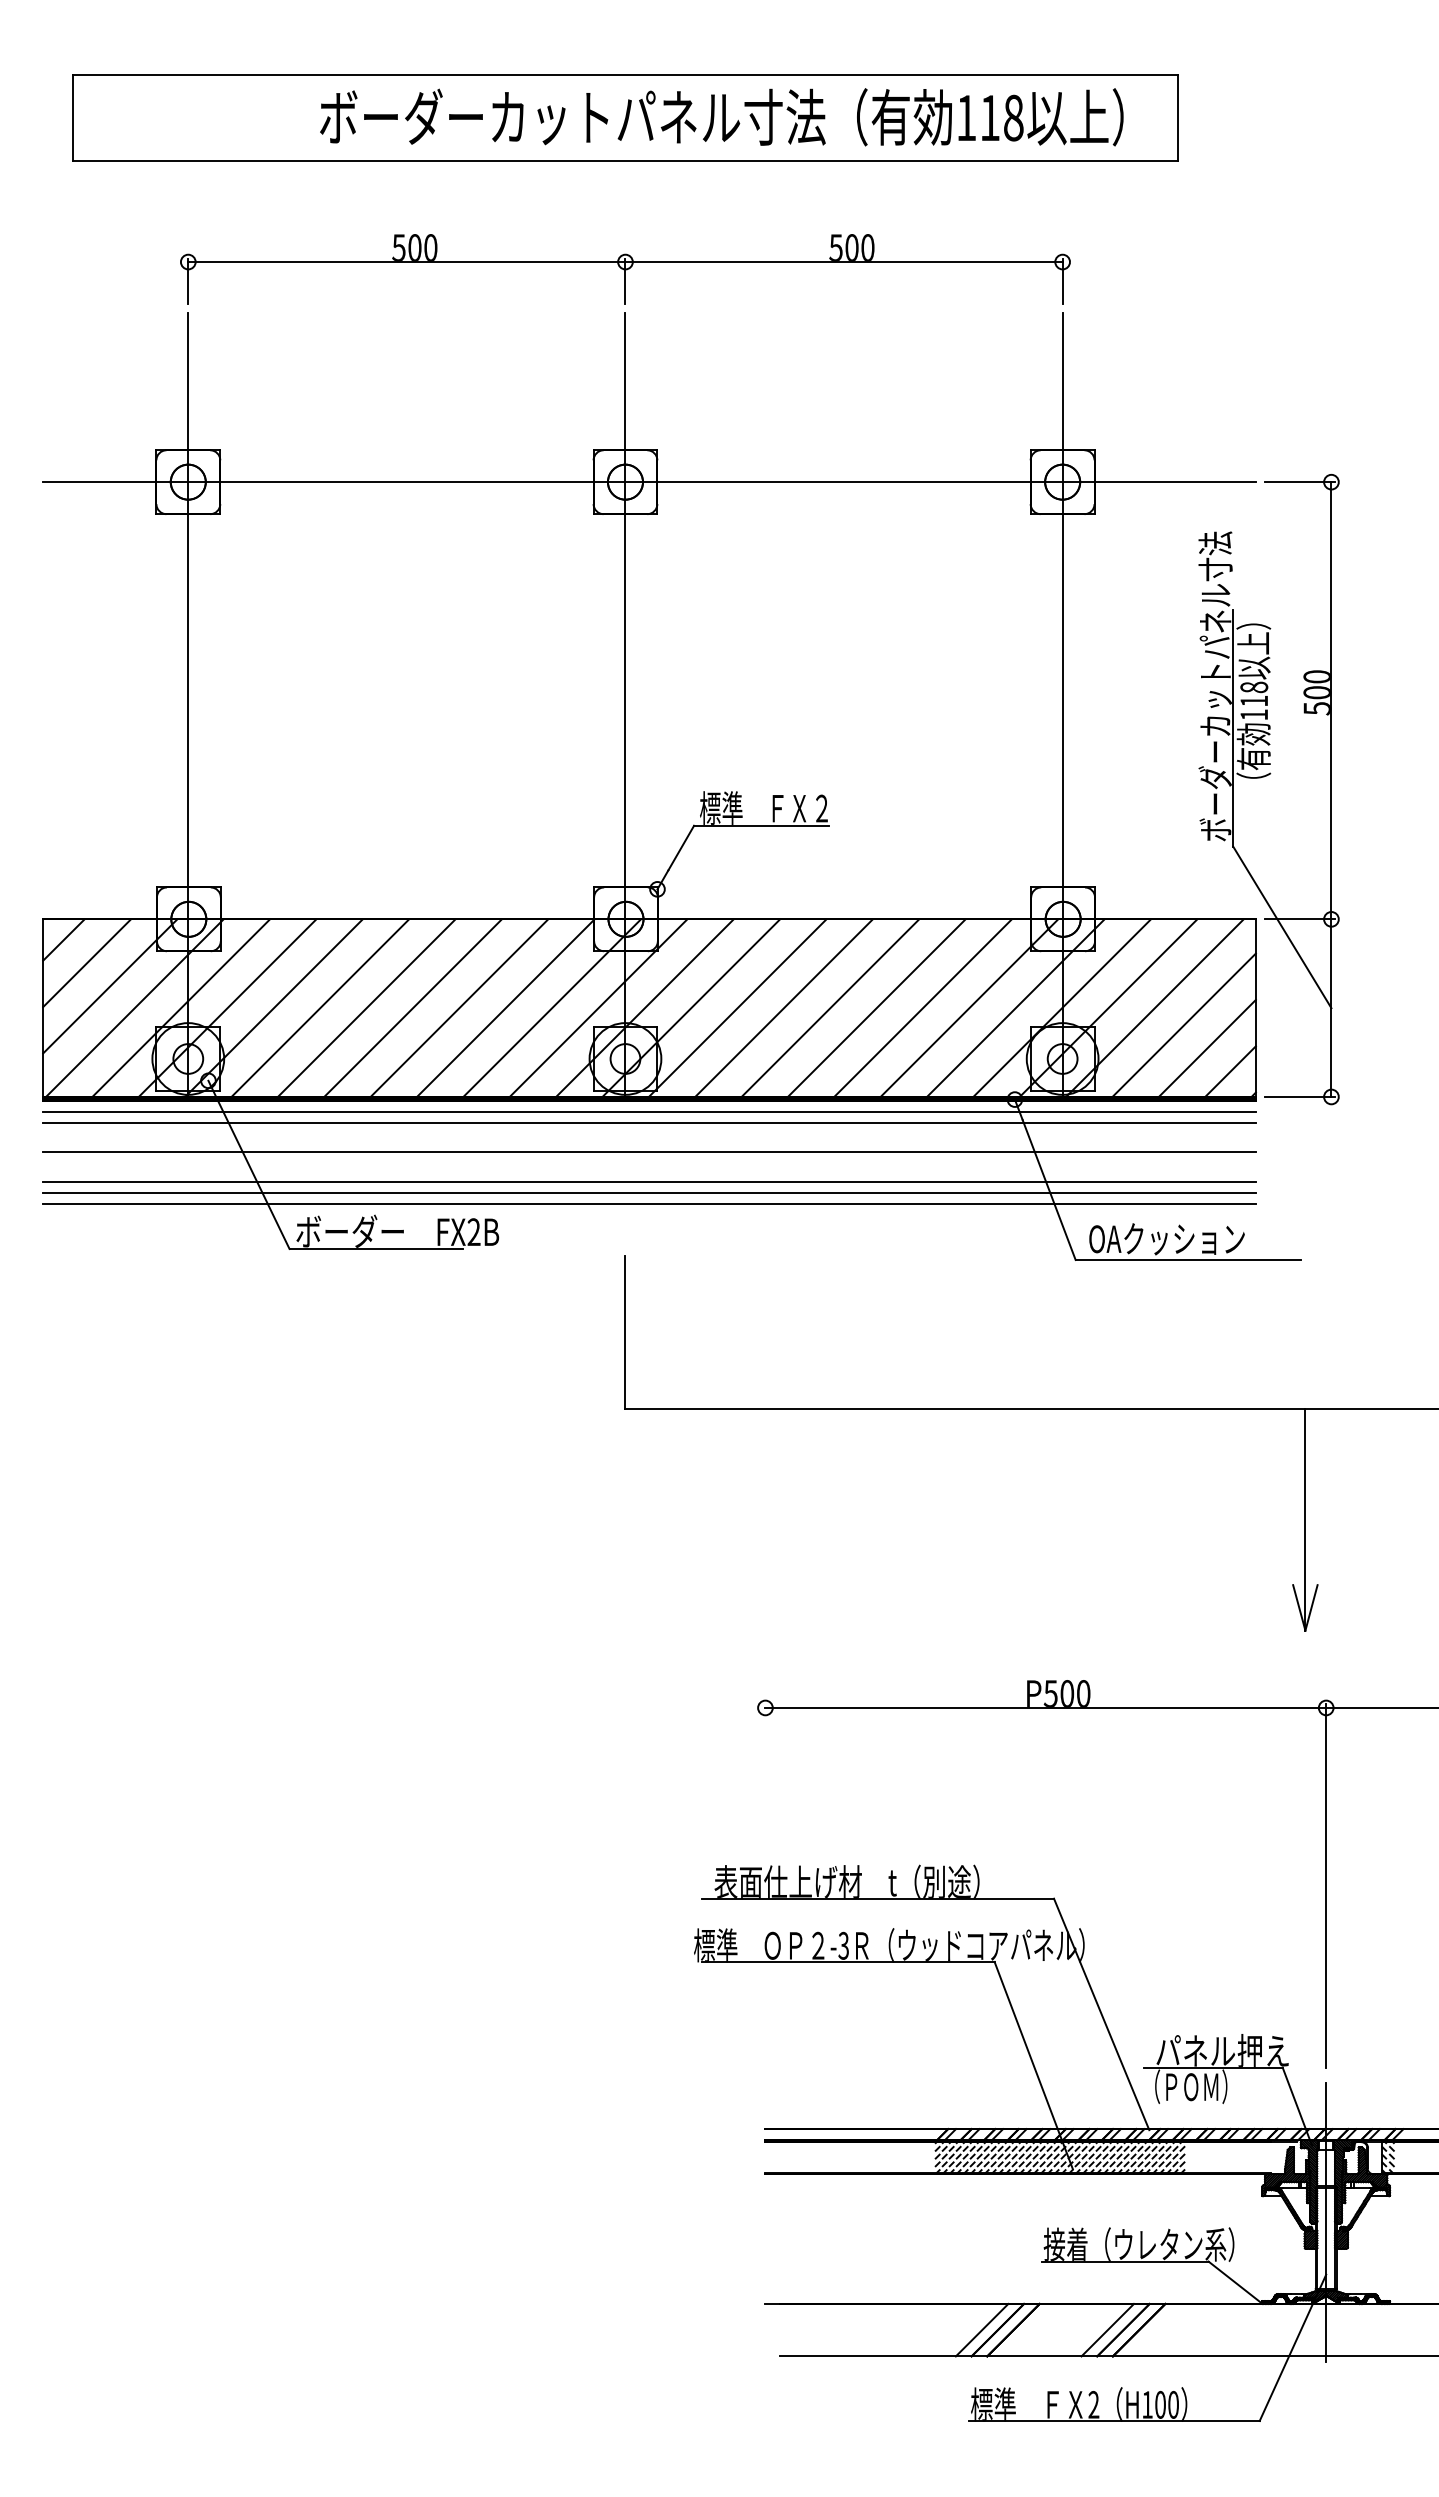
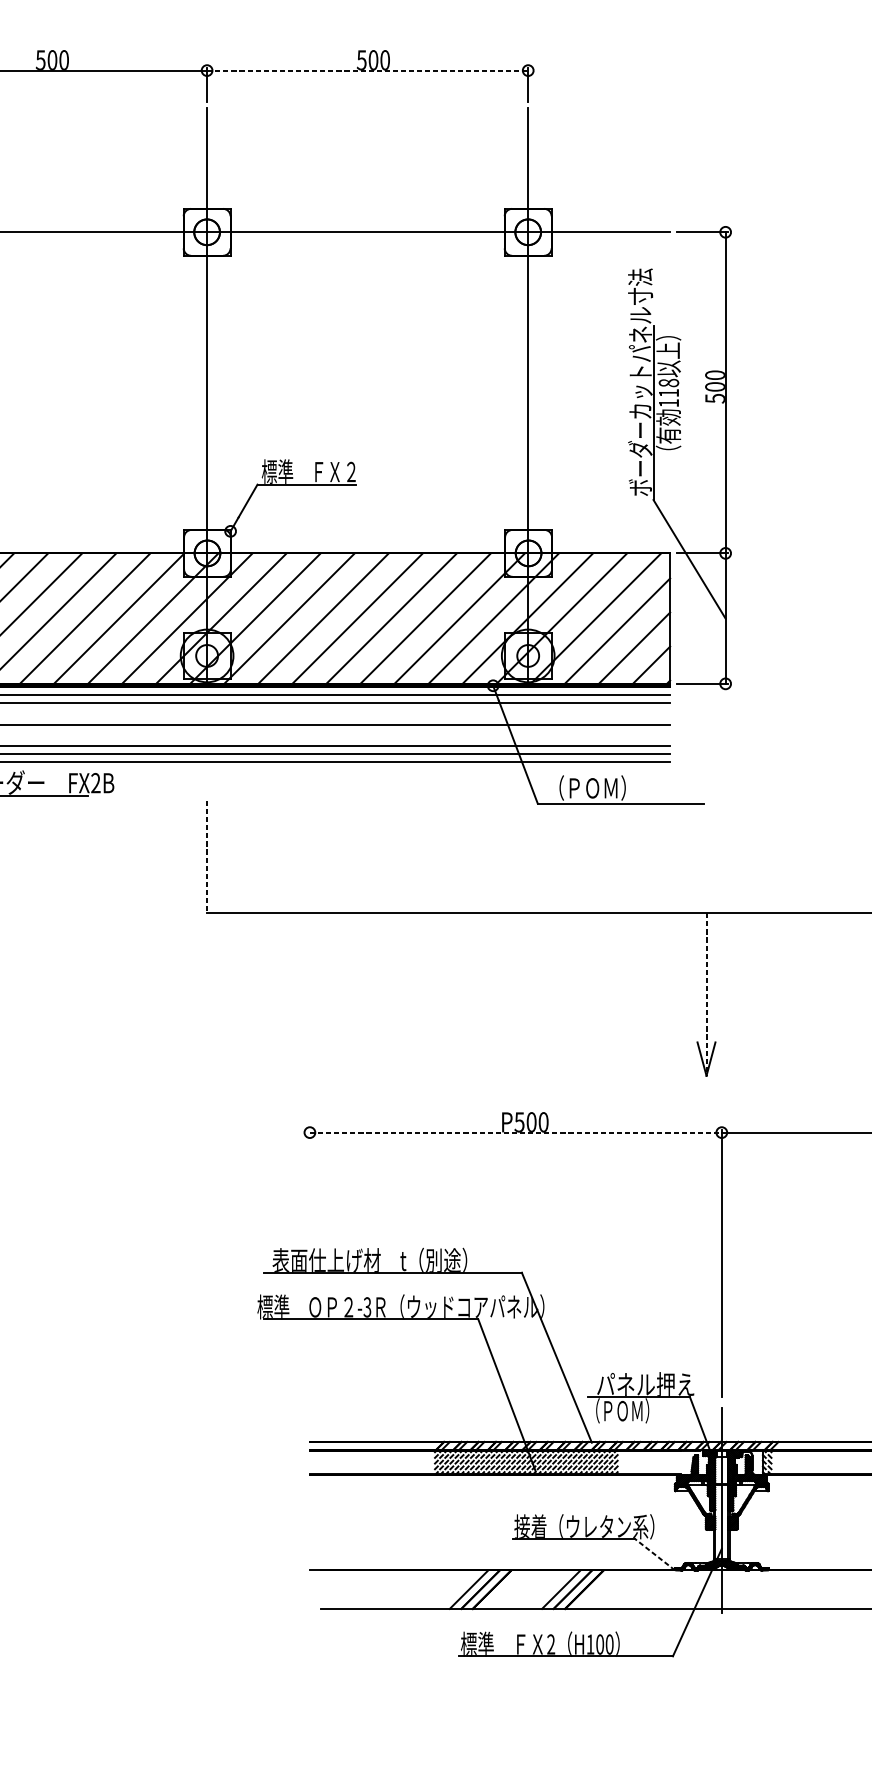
line: (844, 262) -> (367, 70), solid -> dashed
text: (1166, 1238) -> (604, 787), OAクッション -> （ＰＯＭ）
line: (625, 1333) -> (207, 857), solid -> dashed
line: (1305, 1519) -> (706, 994), solid -> dashed
line: (1046, 1707) -> (516, 1132), solid -> dashed
line: (1235, 2282) -> (655, 1554), solid -> dashed

